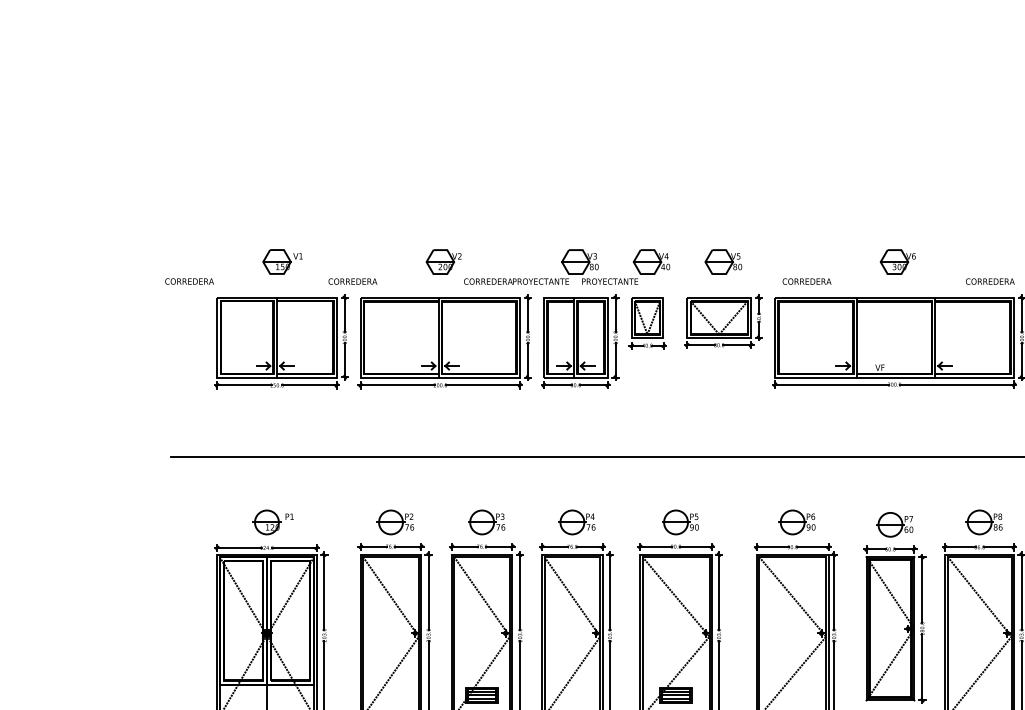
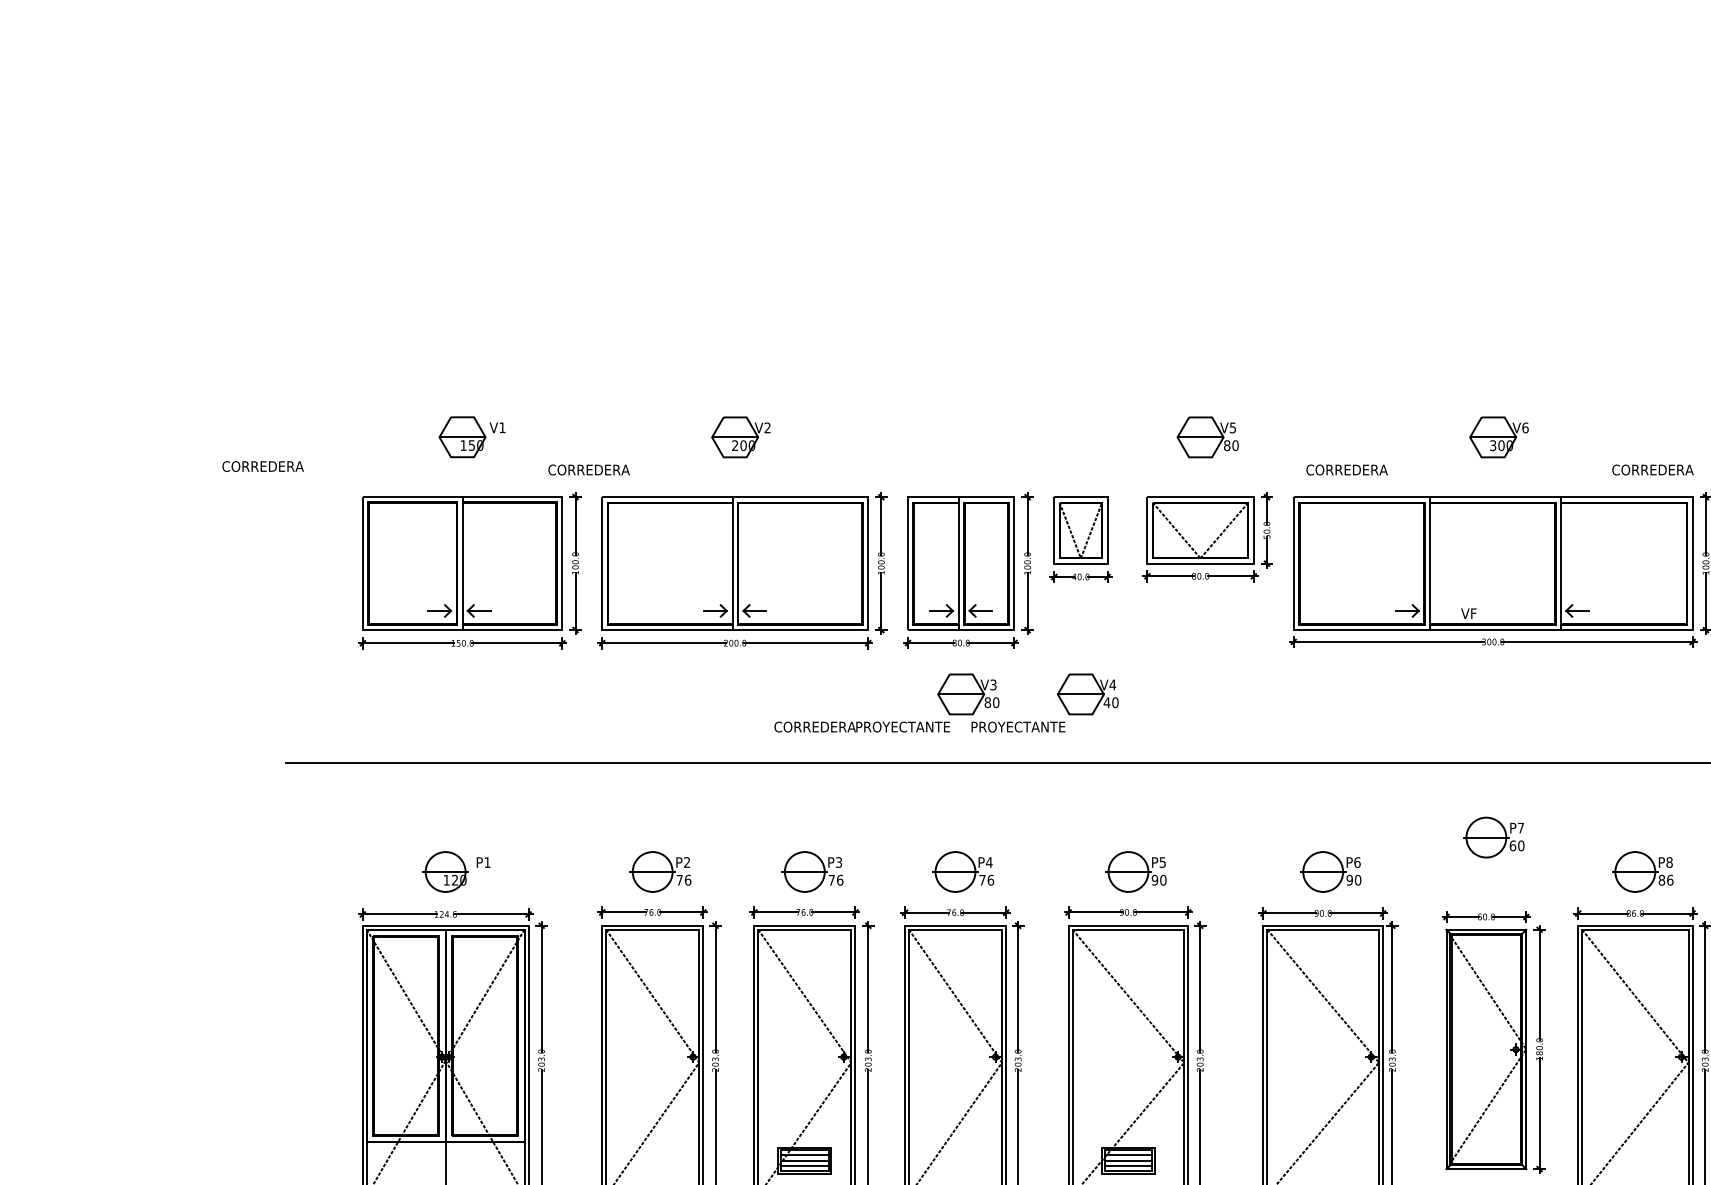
part: (567, 266) -> (947, 701), moved
text: (189, 281) -> (262, 466), moved
part: (894, 524) -> (1493, 837), moved

